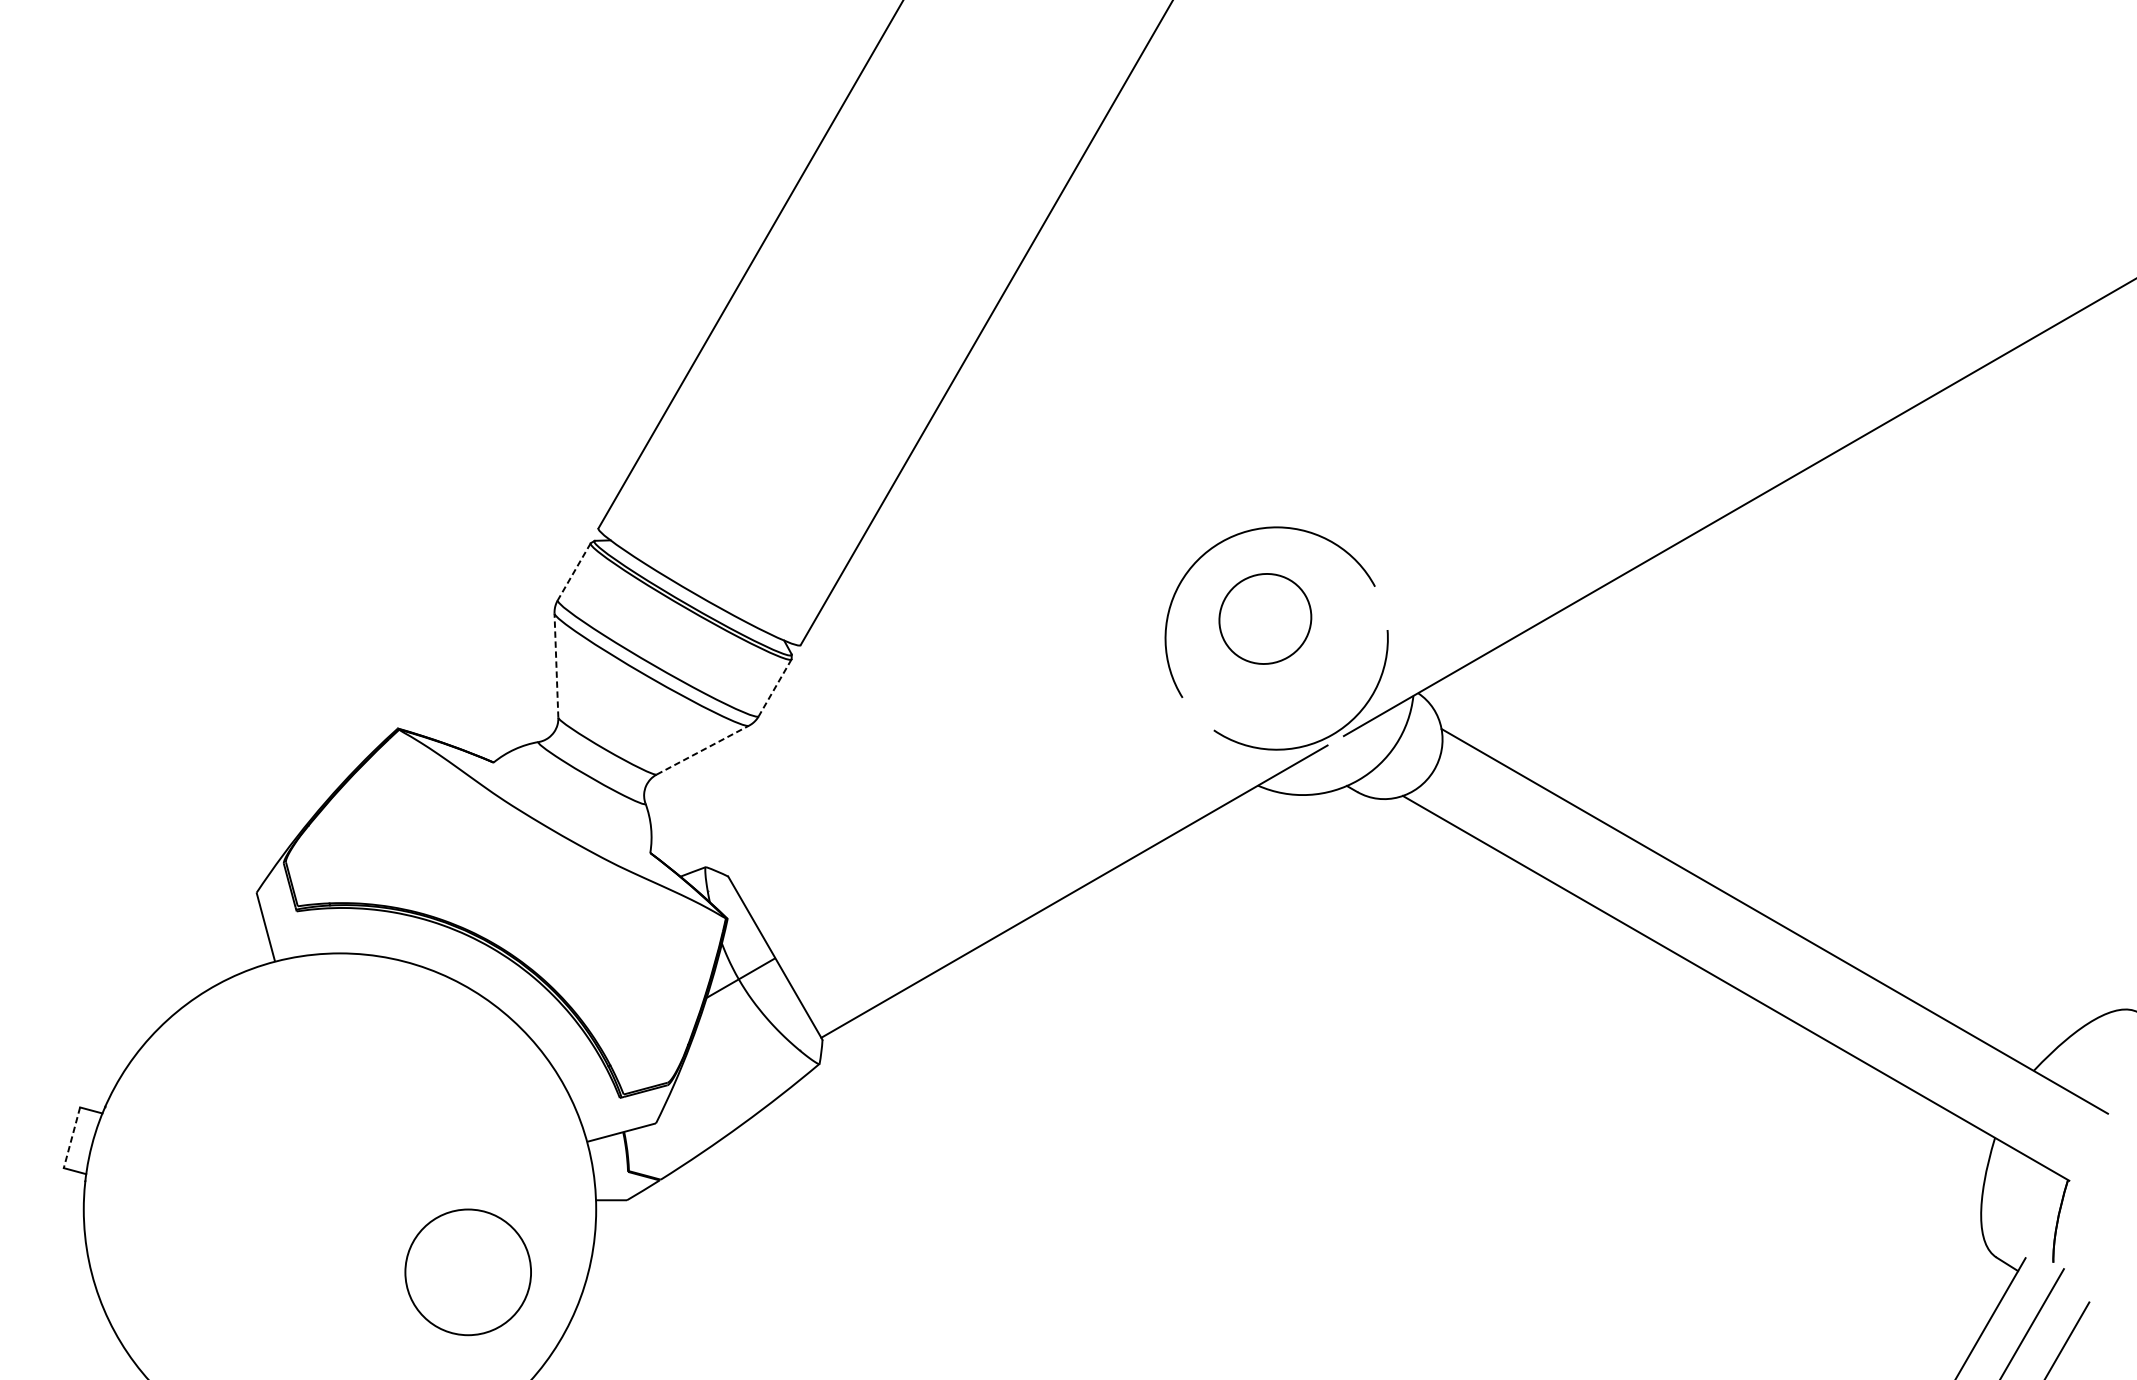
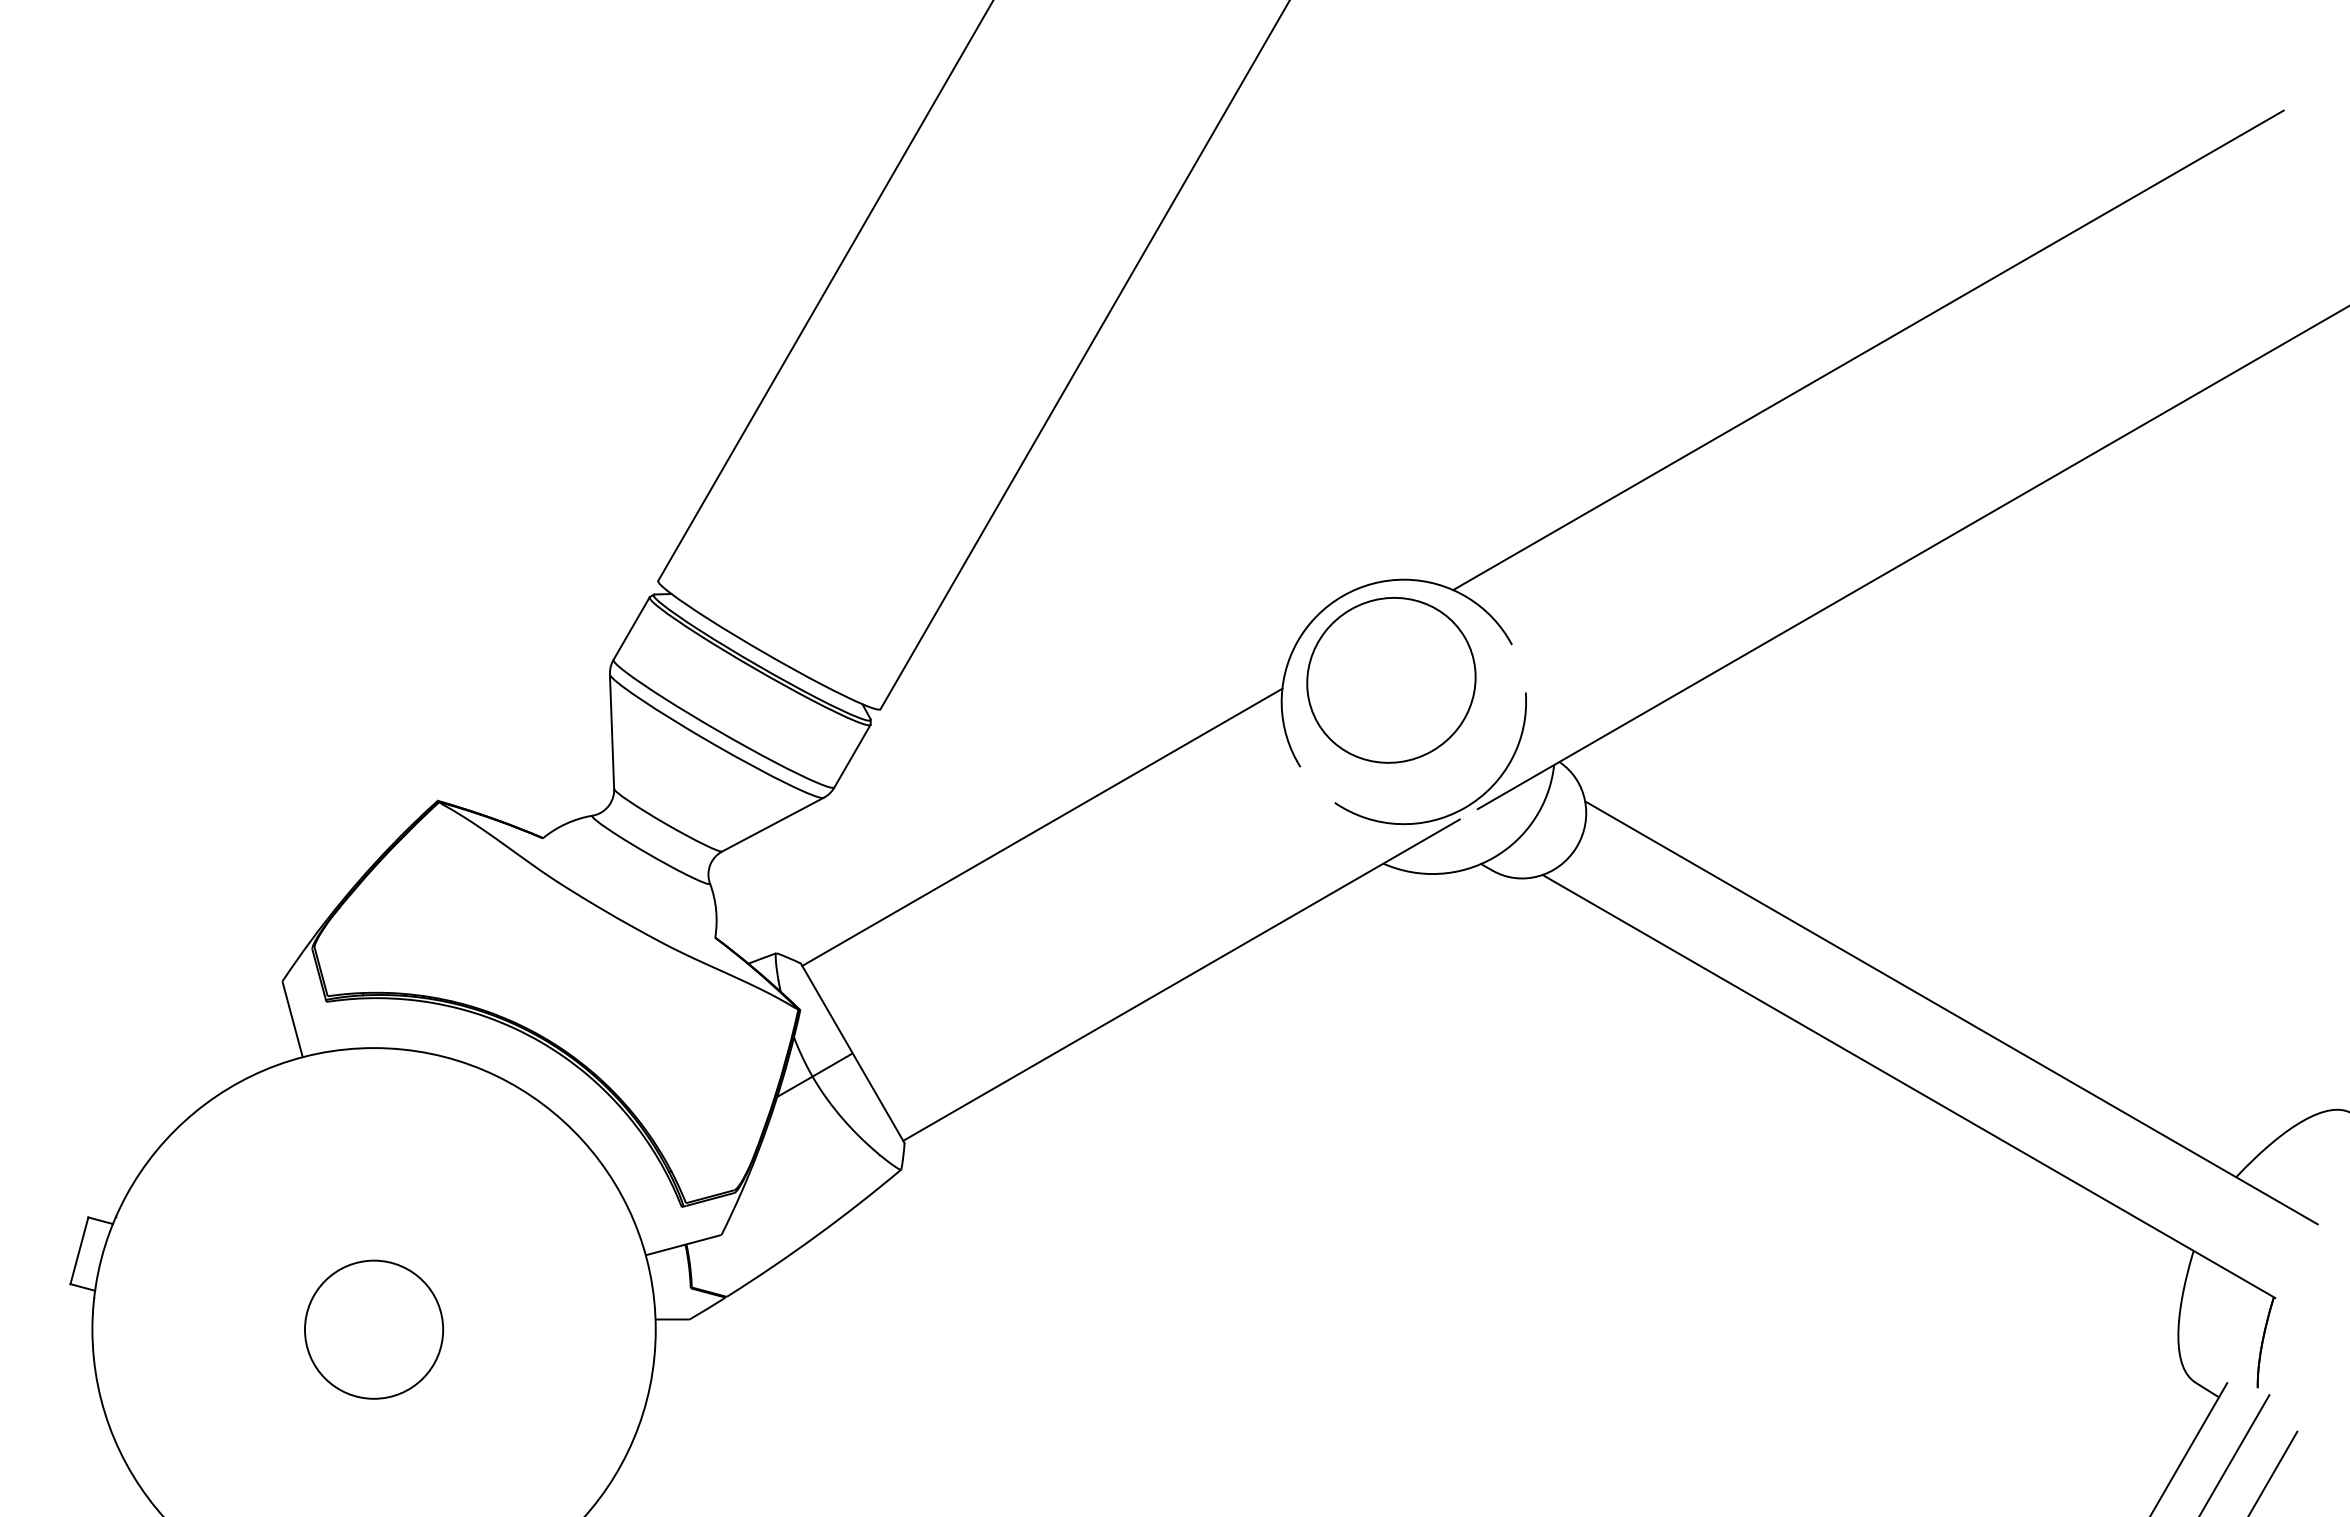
line: (1699, 318) -> (1868, 350), added
line: (574, 572) -> (631, 629), dashed -> solid
part: (1265, 619) -> (1391, 680), size x1.67
line: (556, 665) -> (612, 731), dashed -> solid
line: (775, 688) -> (852, 756), dashed -> solid
line: (703, 750) -> (773, 824), dashed -> solid
line: (947, 751) -> (1042, 826), added
line: (72, 1137) -> (79, 1250), dashed -> solid
circle: (468, 1272) -> (374, 1329), moved

